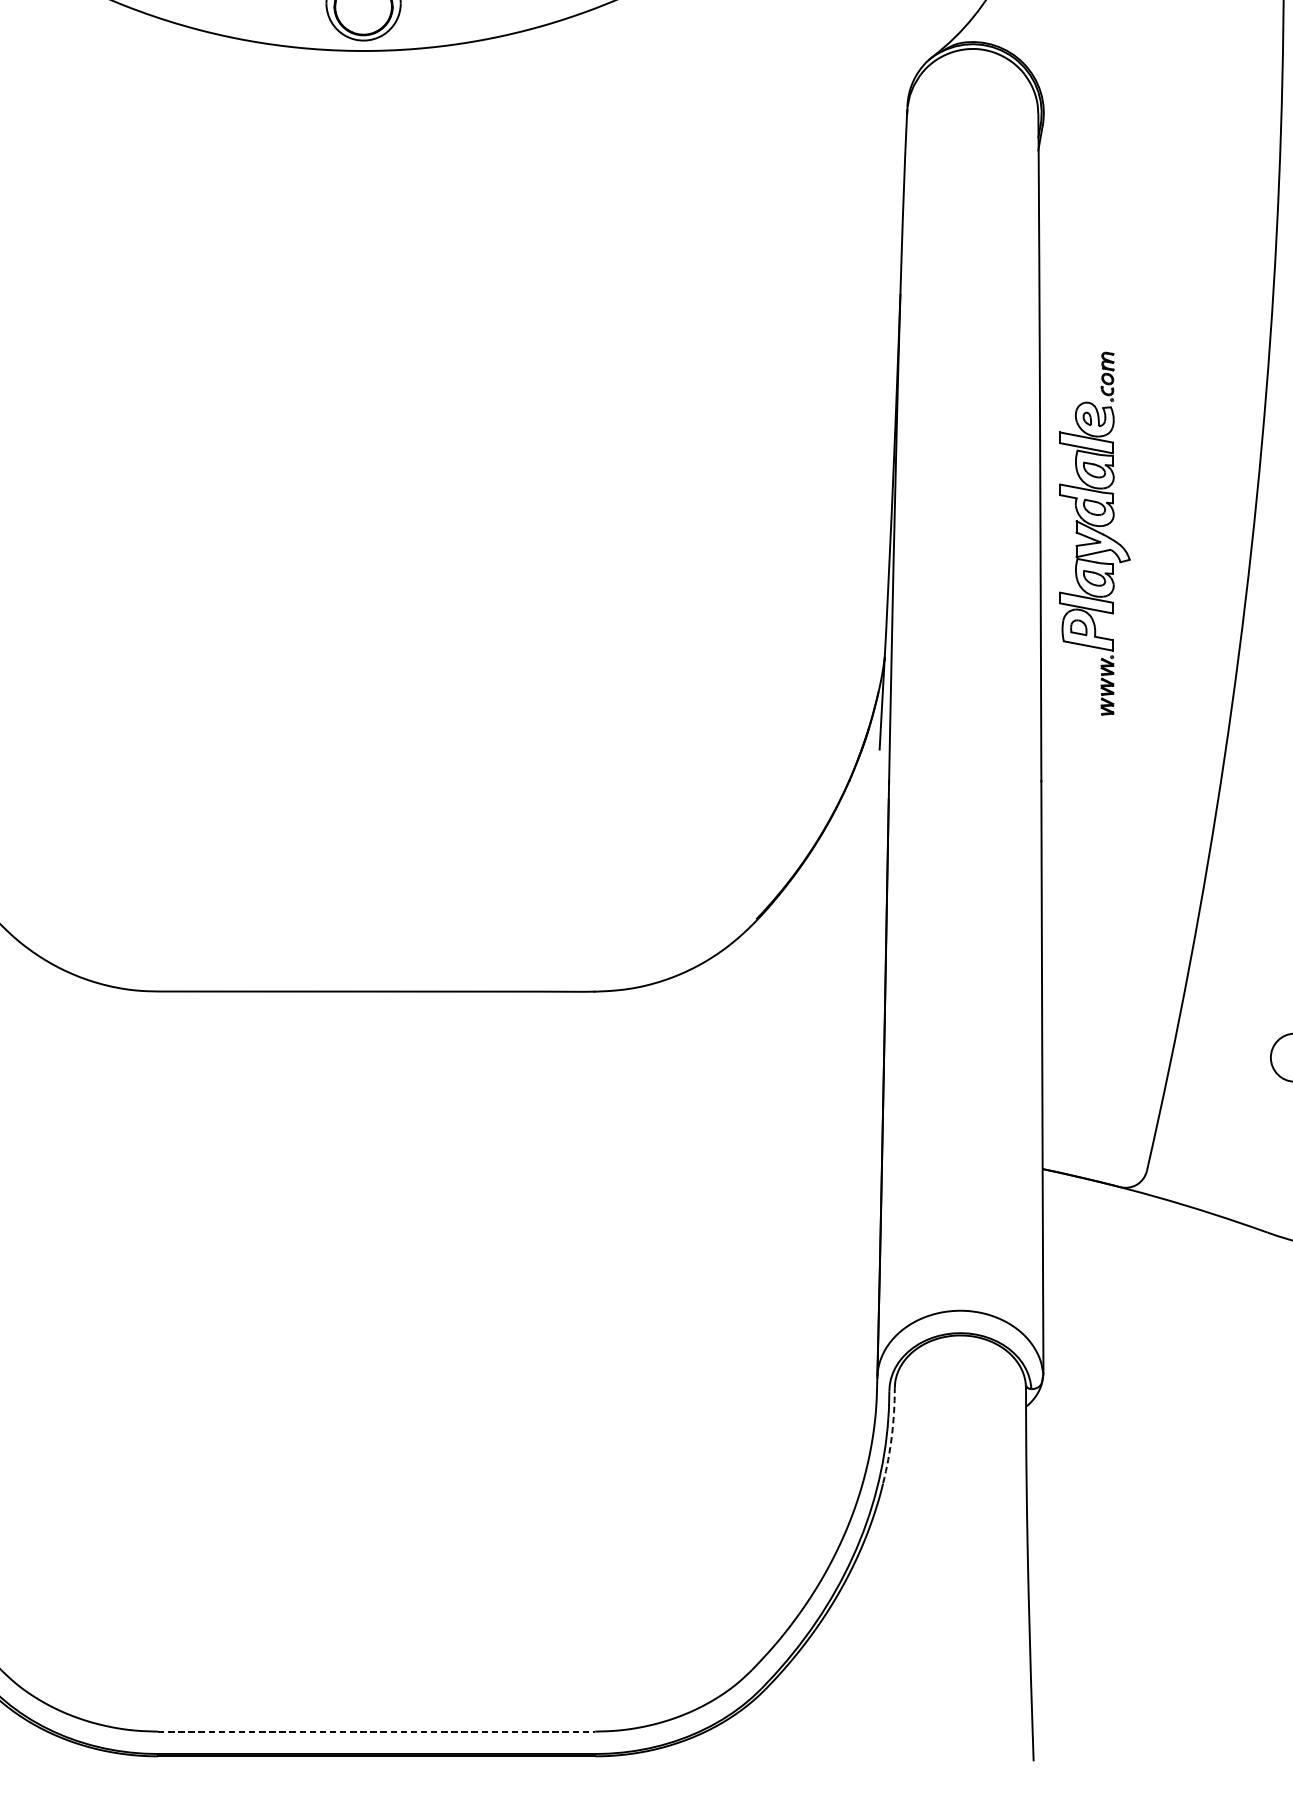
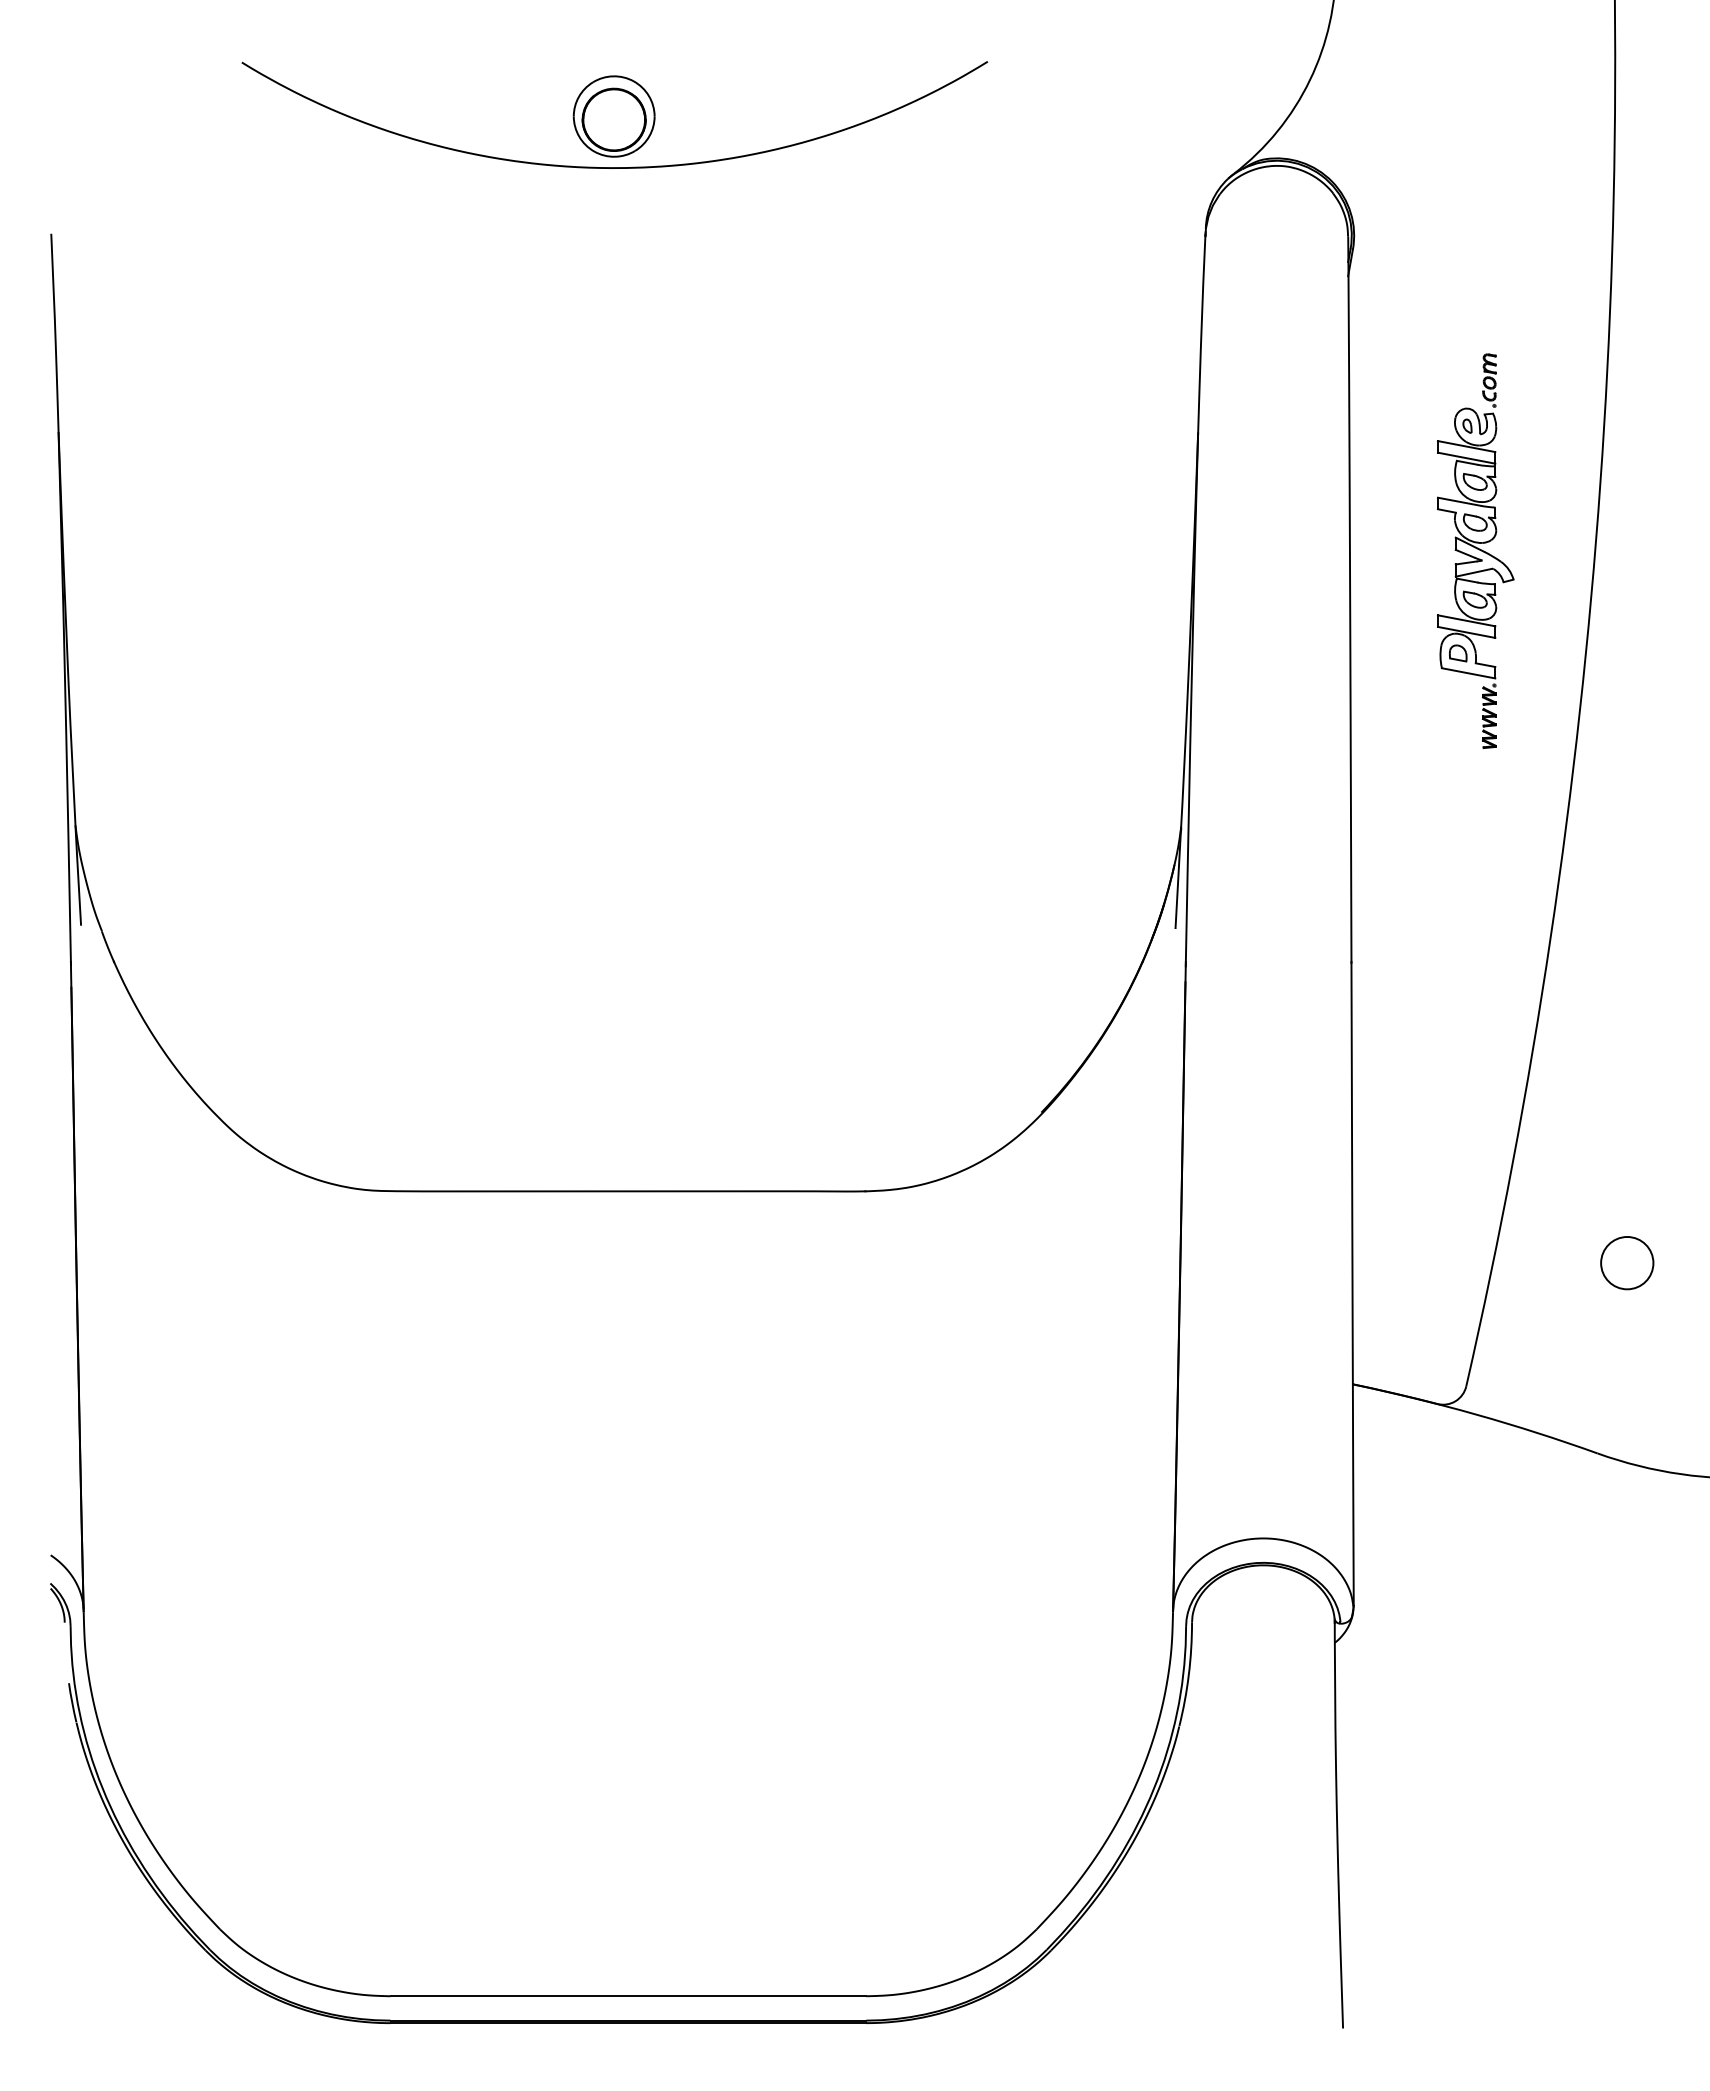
part: (1094, 533) -> (1475, 551), moved
arc: (891, 1435) -> (1188, 1674), dashed -> solid
line: (376, 1731) -> (628, 1996), dashed -> solid

